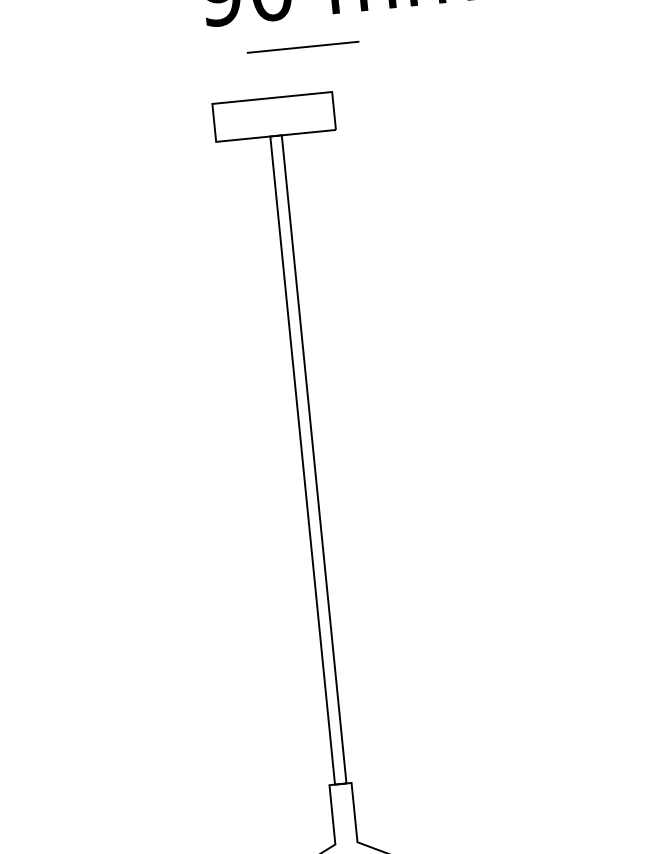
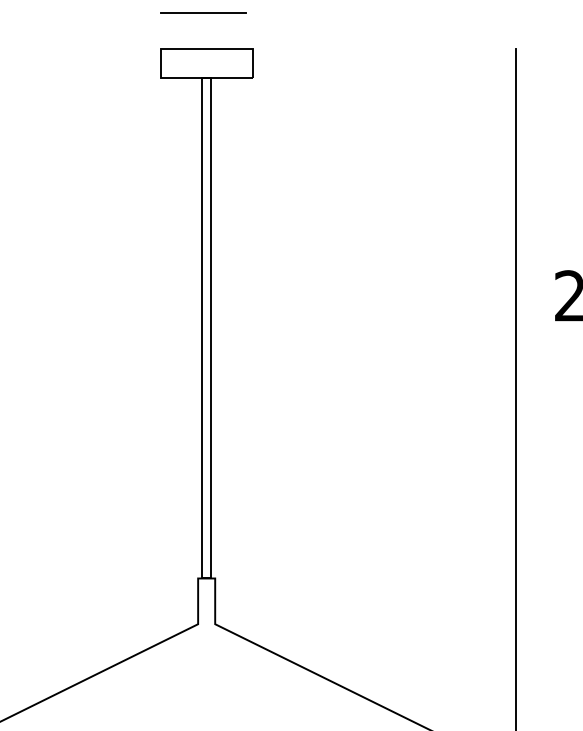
line: (303, 46) -> (203, 12), moved

